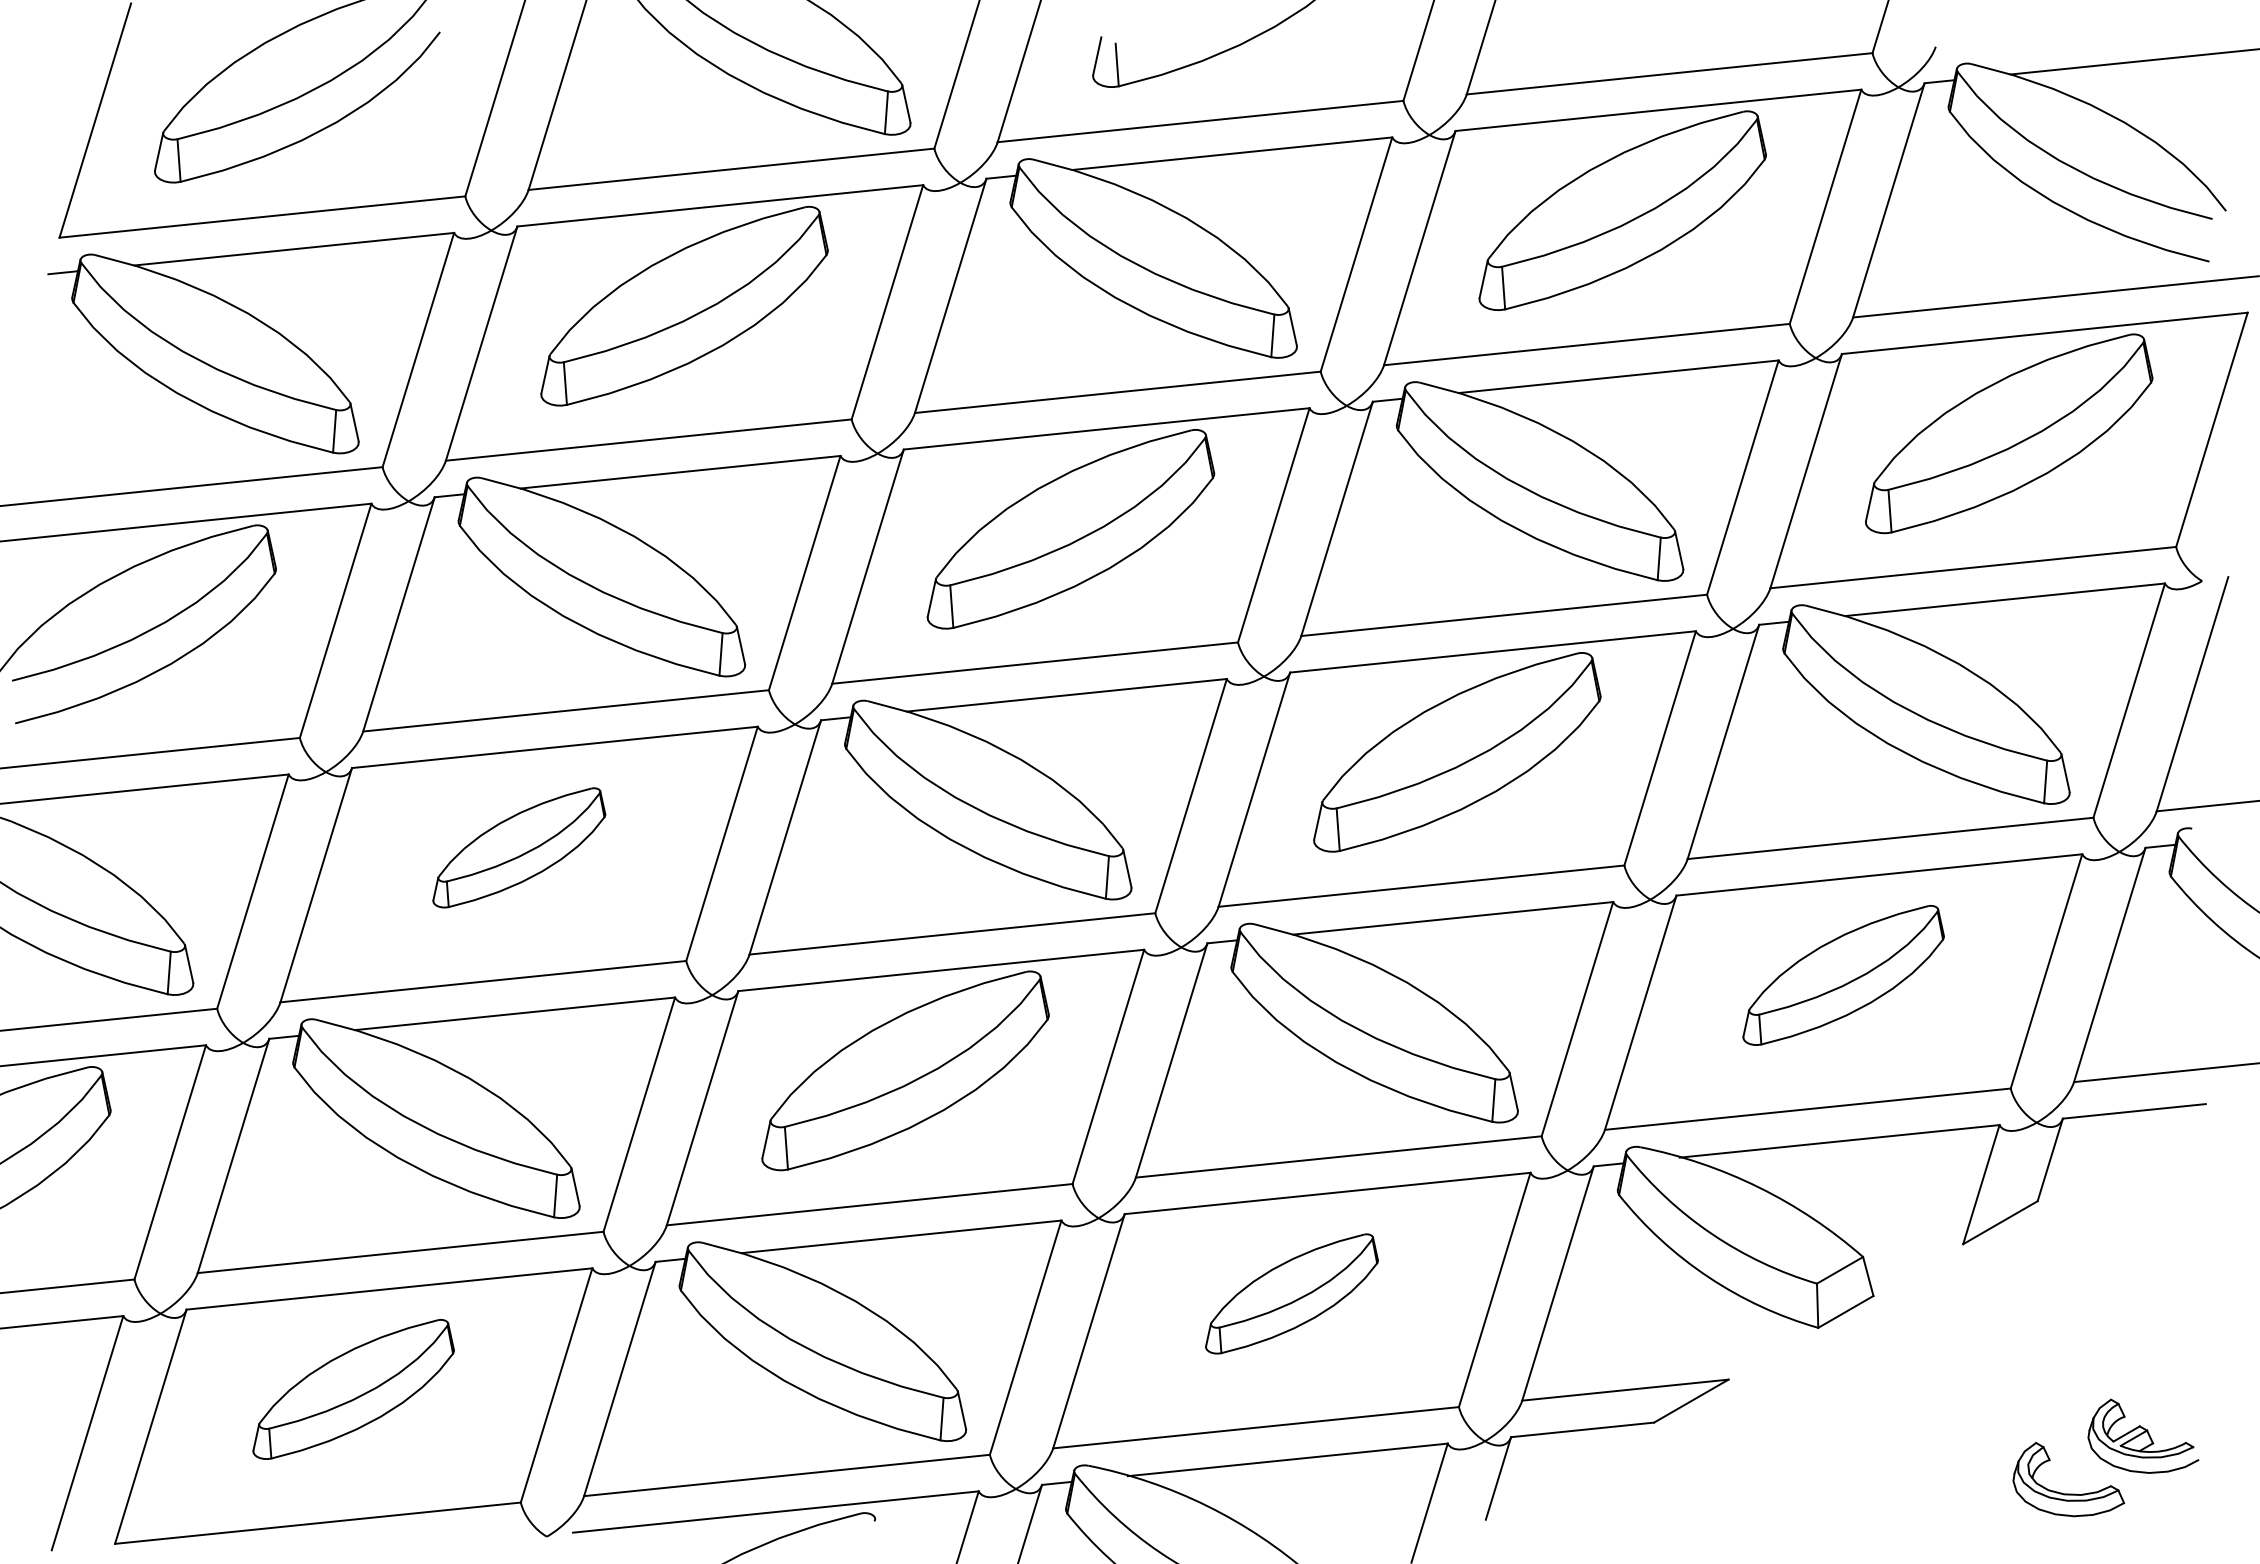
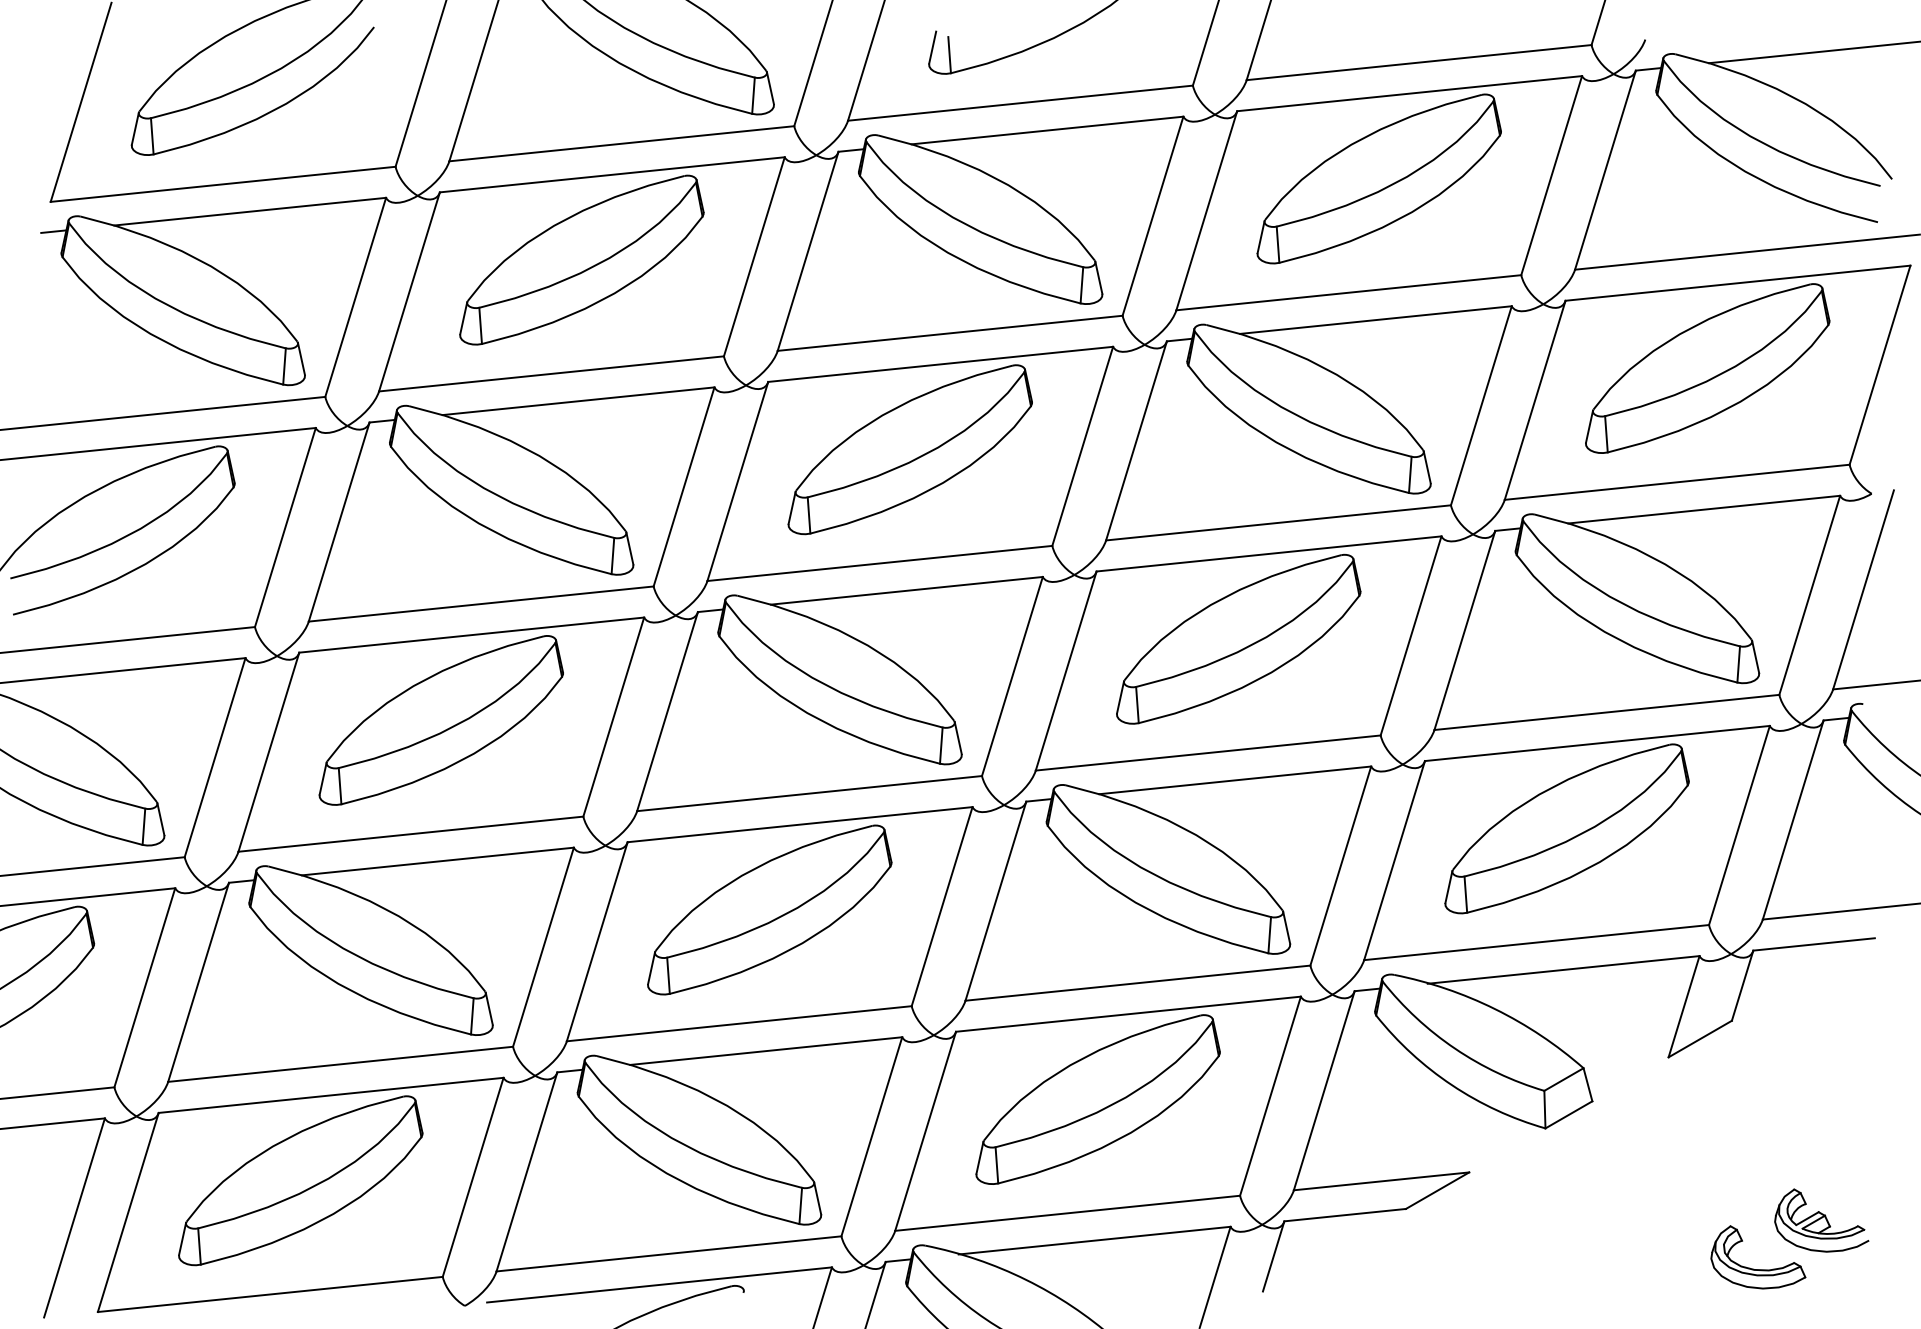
part: (519, 847) -> (441, 720), size x1.67
part: (1843, 975) -> (1566, 828), size x1.43
part: (1291, 1293) -> (1097, 1099), size x1.67
part: (353, 1389) -> (300, 1180), size x1.43

